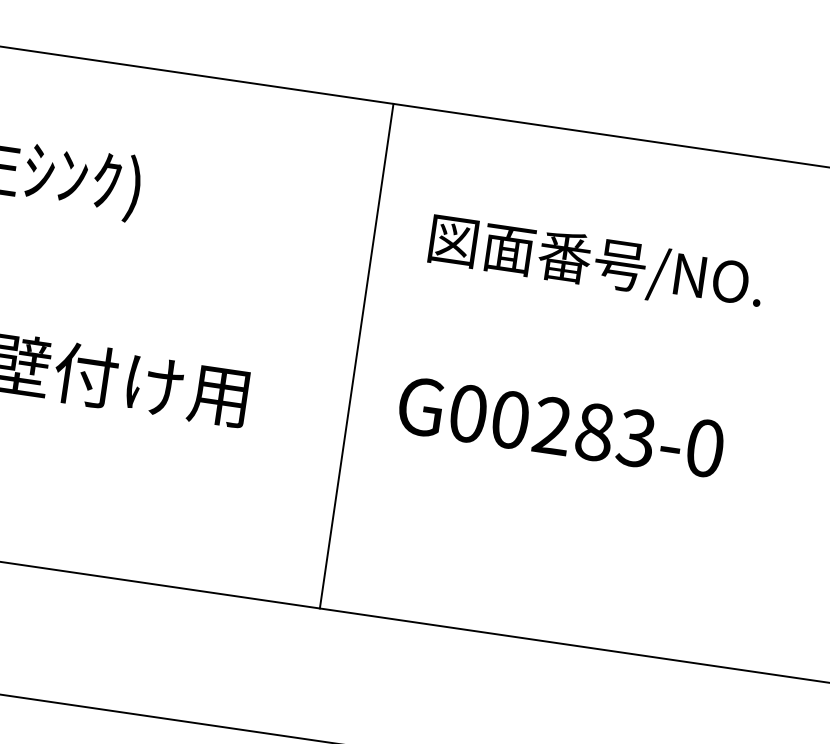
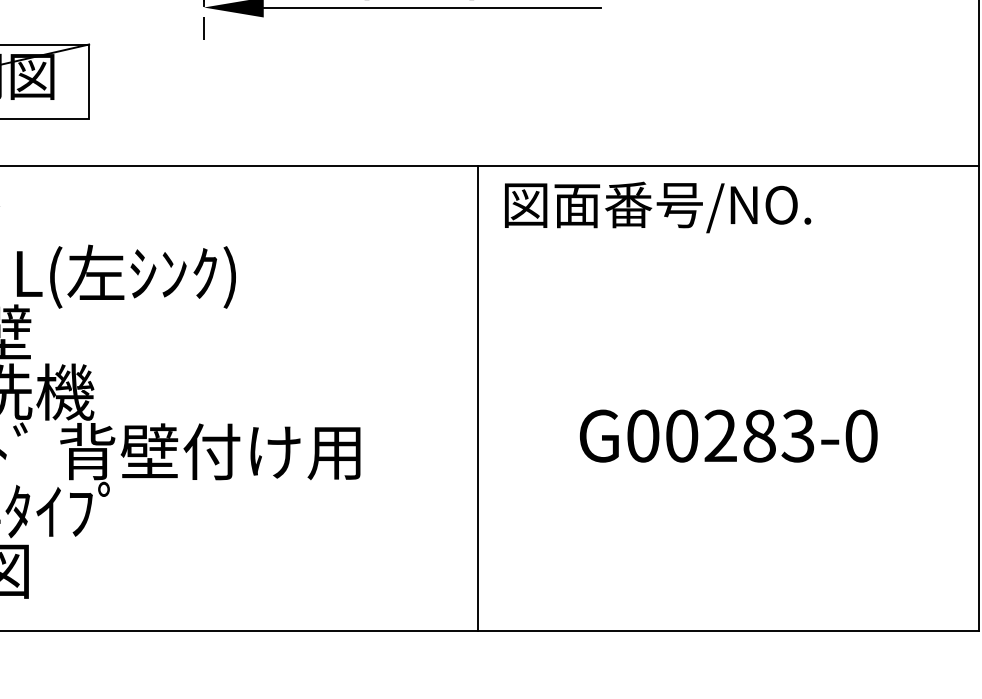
text: (596, 264) -> (658, 207), moved
line: (356, 355) -> (477, 398), moved
text: (561, 426) -> (728, 435), moved

